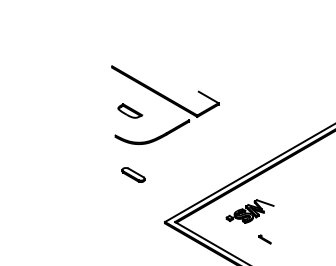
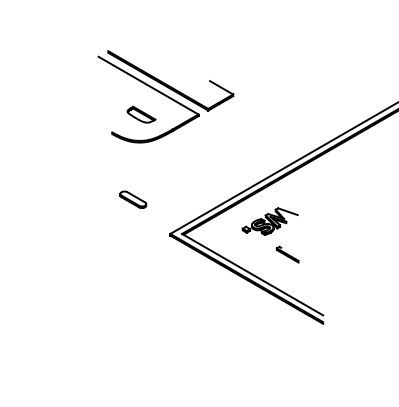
line: (146, 95) -> (148, 85), added
part: (130, 110) -> (141, 114), moved
part: (133, 174) -> (133, 199), moved
part: (264, 239) -> (287, 254), size x1.67

